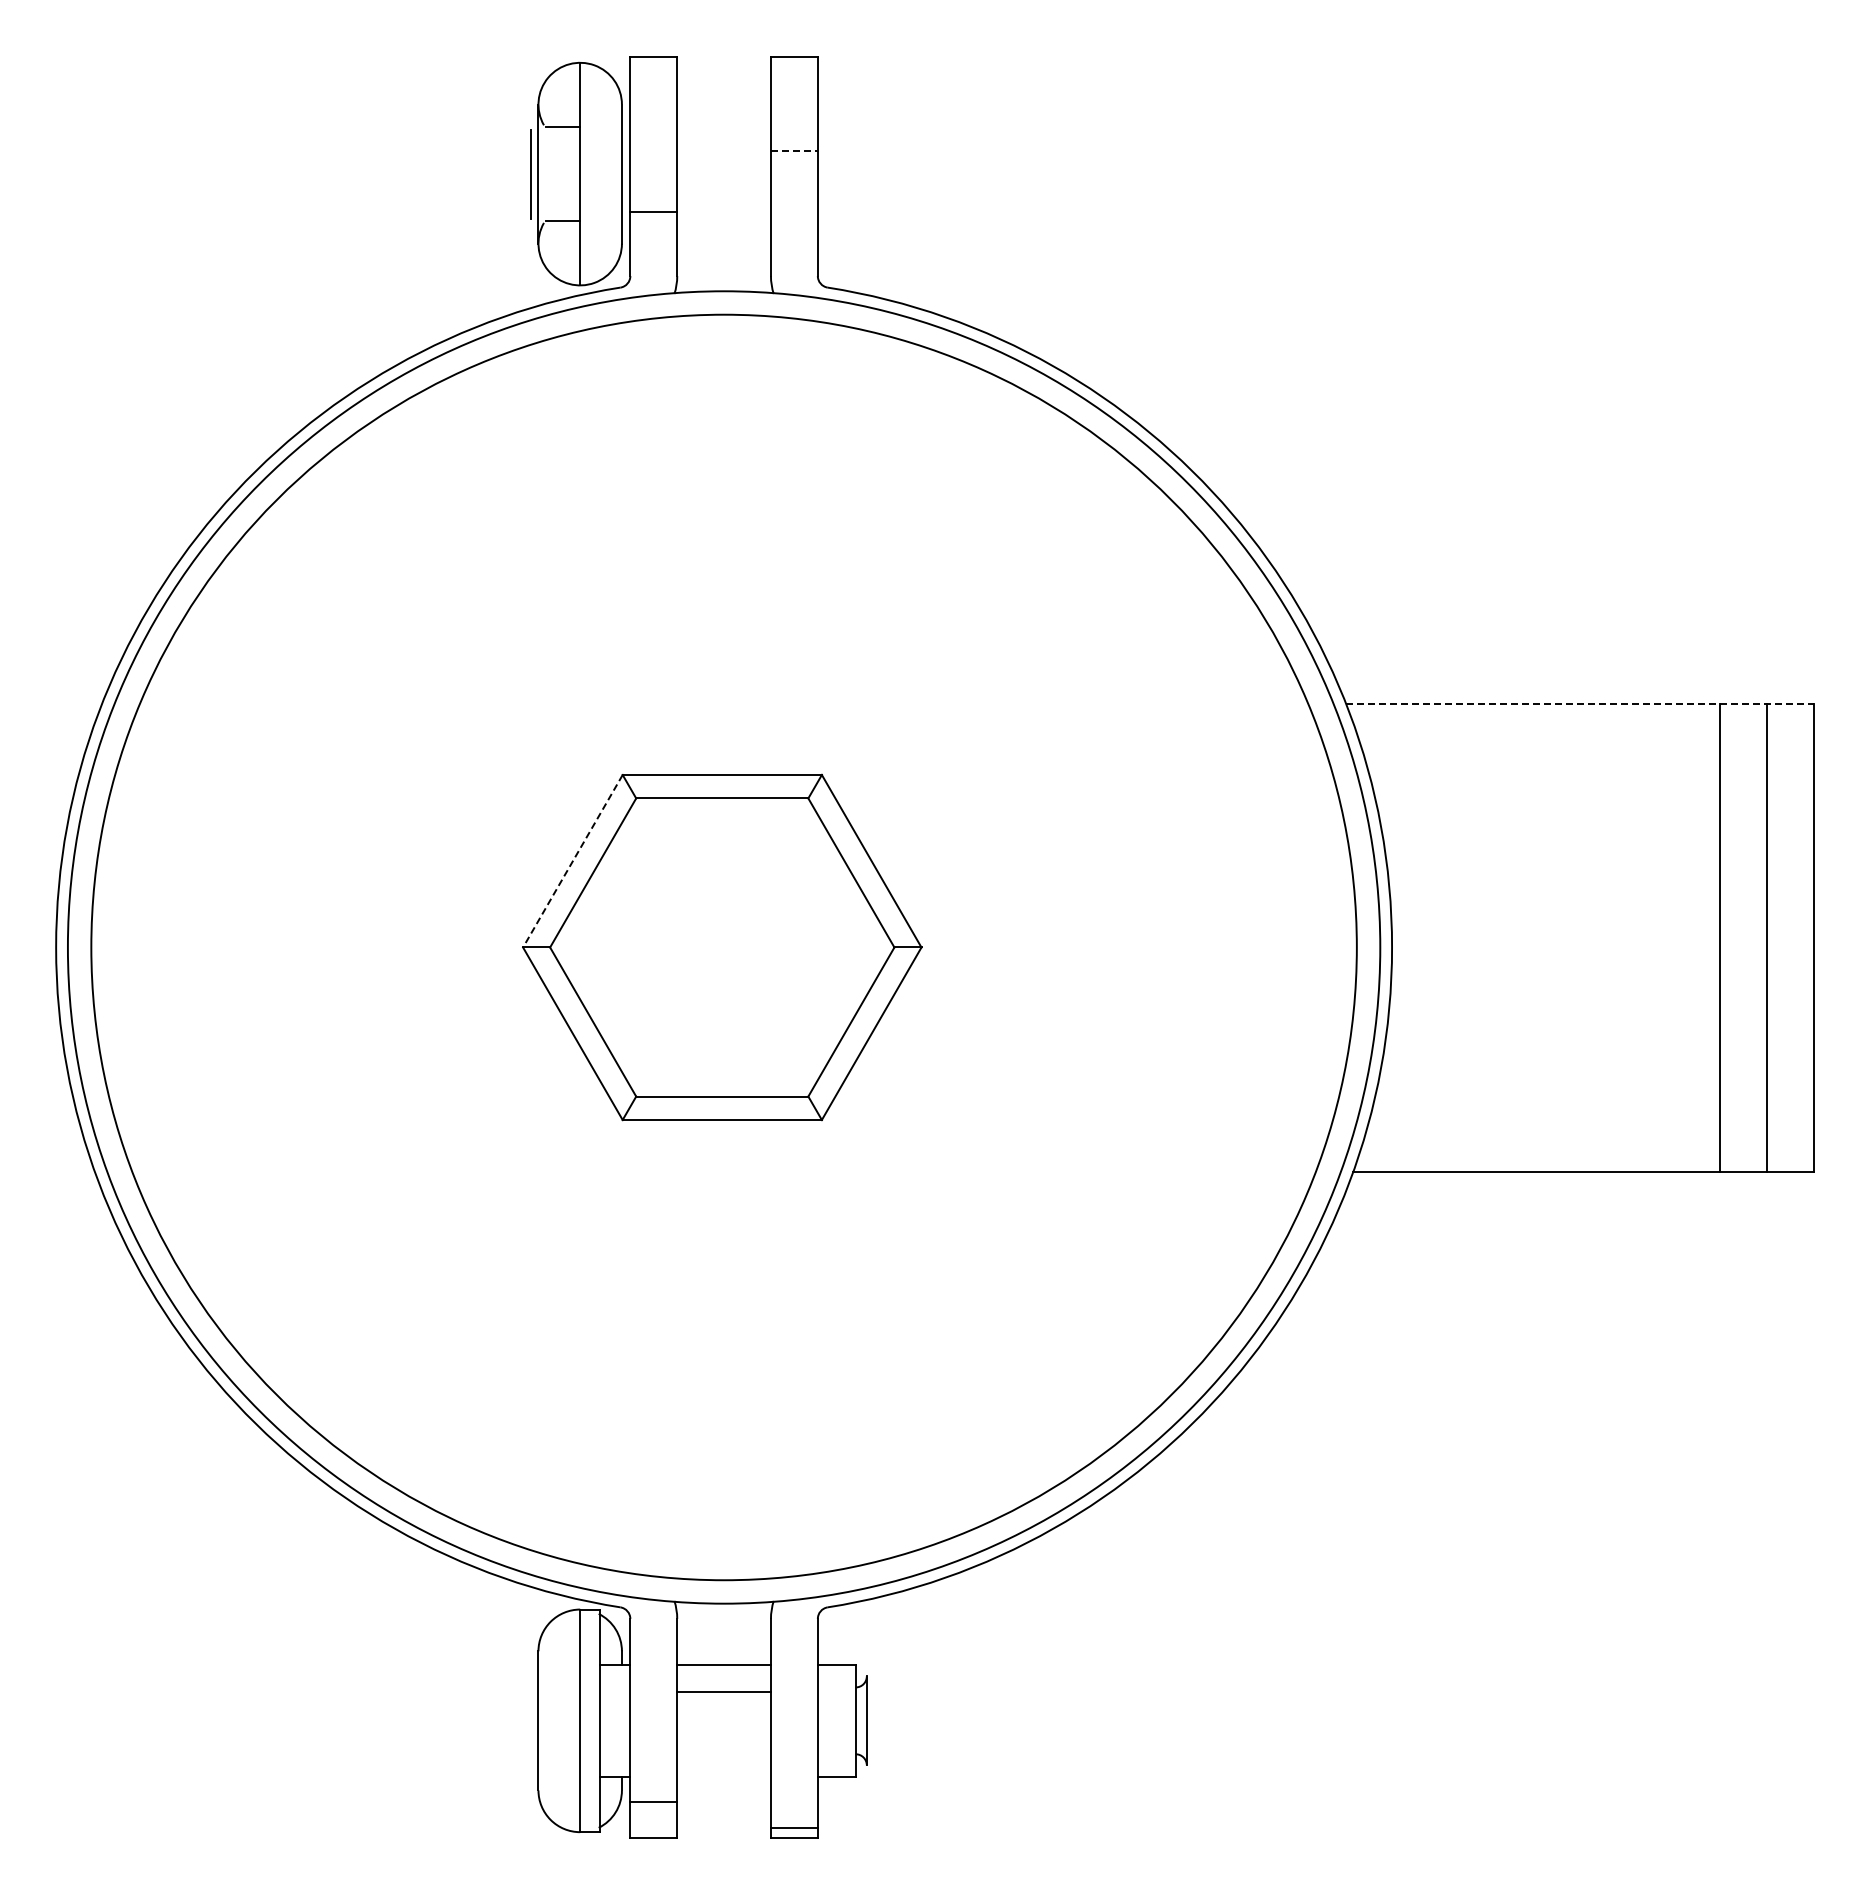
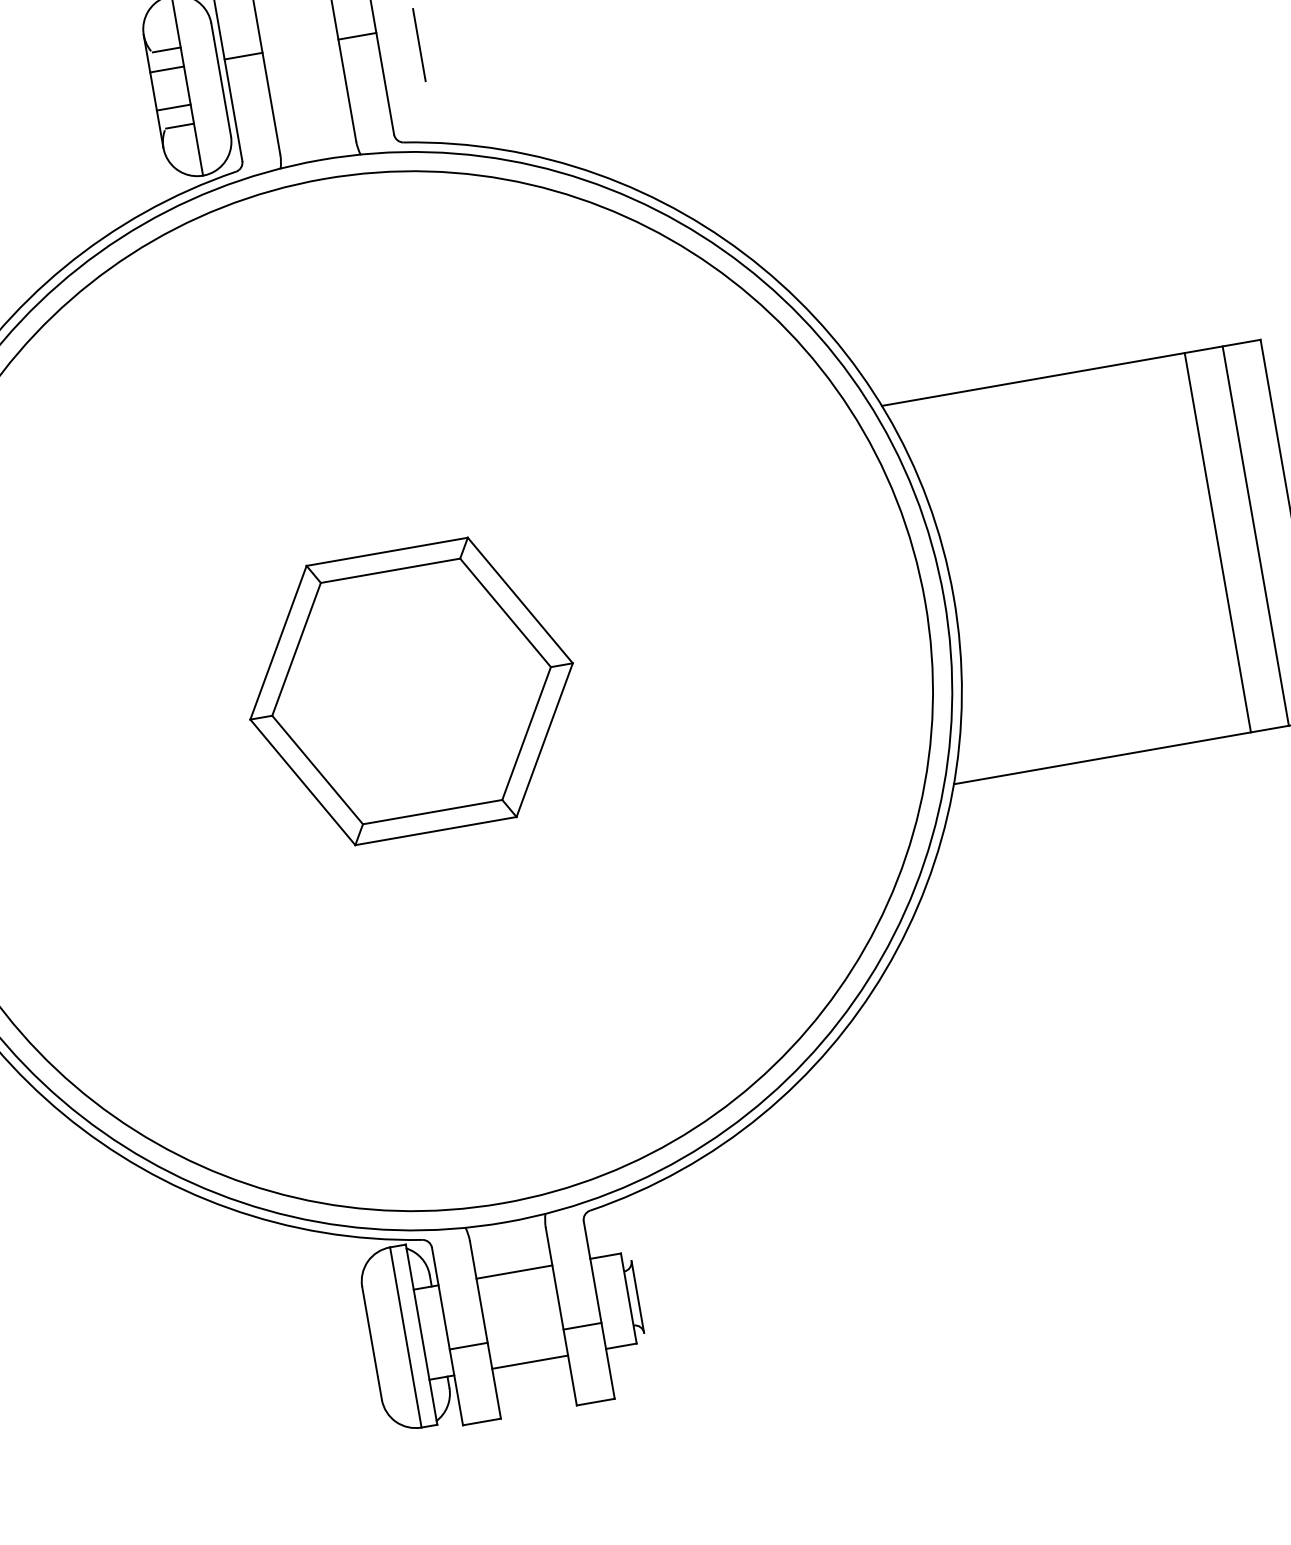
line: (559, 150) -> (167, 69), added
line: (794, 150) -> (357, 36), dashed -> solid
line: (530, 174) -> (419, 45), moved
line: (559, 197) -> (173, 107), added
line: (653, 211) -> (243, 56), moved
line: (1579, 703) -> (1070, 372), dashed -> solid
line: (572, 861) -> (278, 643), dashed -> solid
line: (723, 1691) -> (529, 1362), moved
line: (653, 1802) -> (468, 1346), moved
line: (793, 1828) -> (581, 1326), moved

